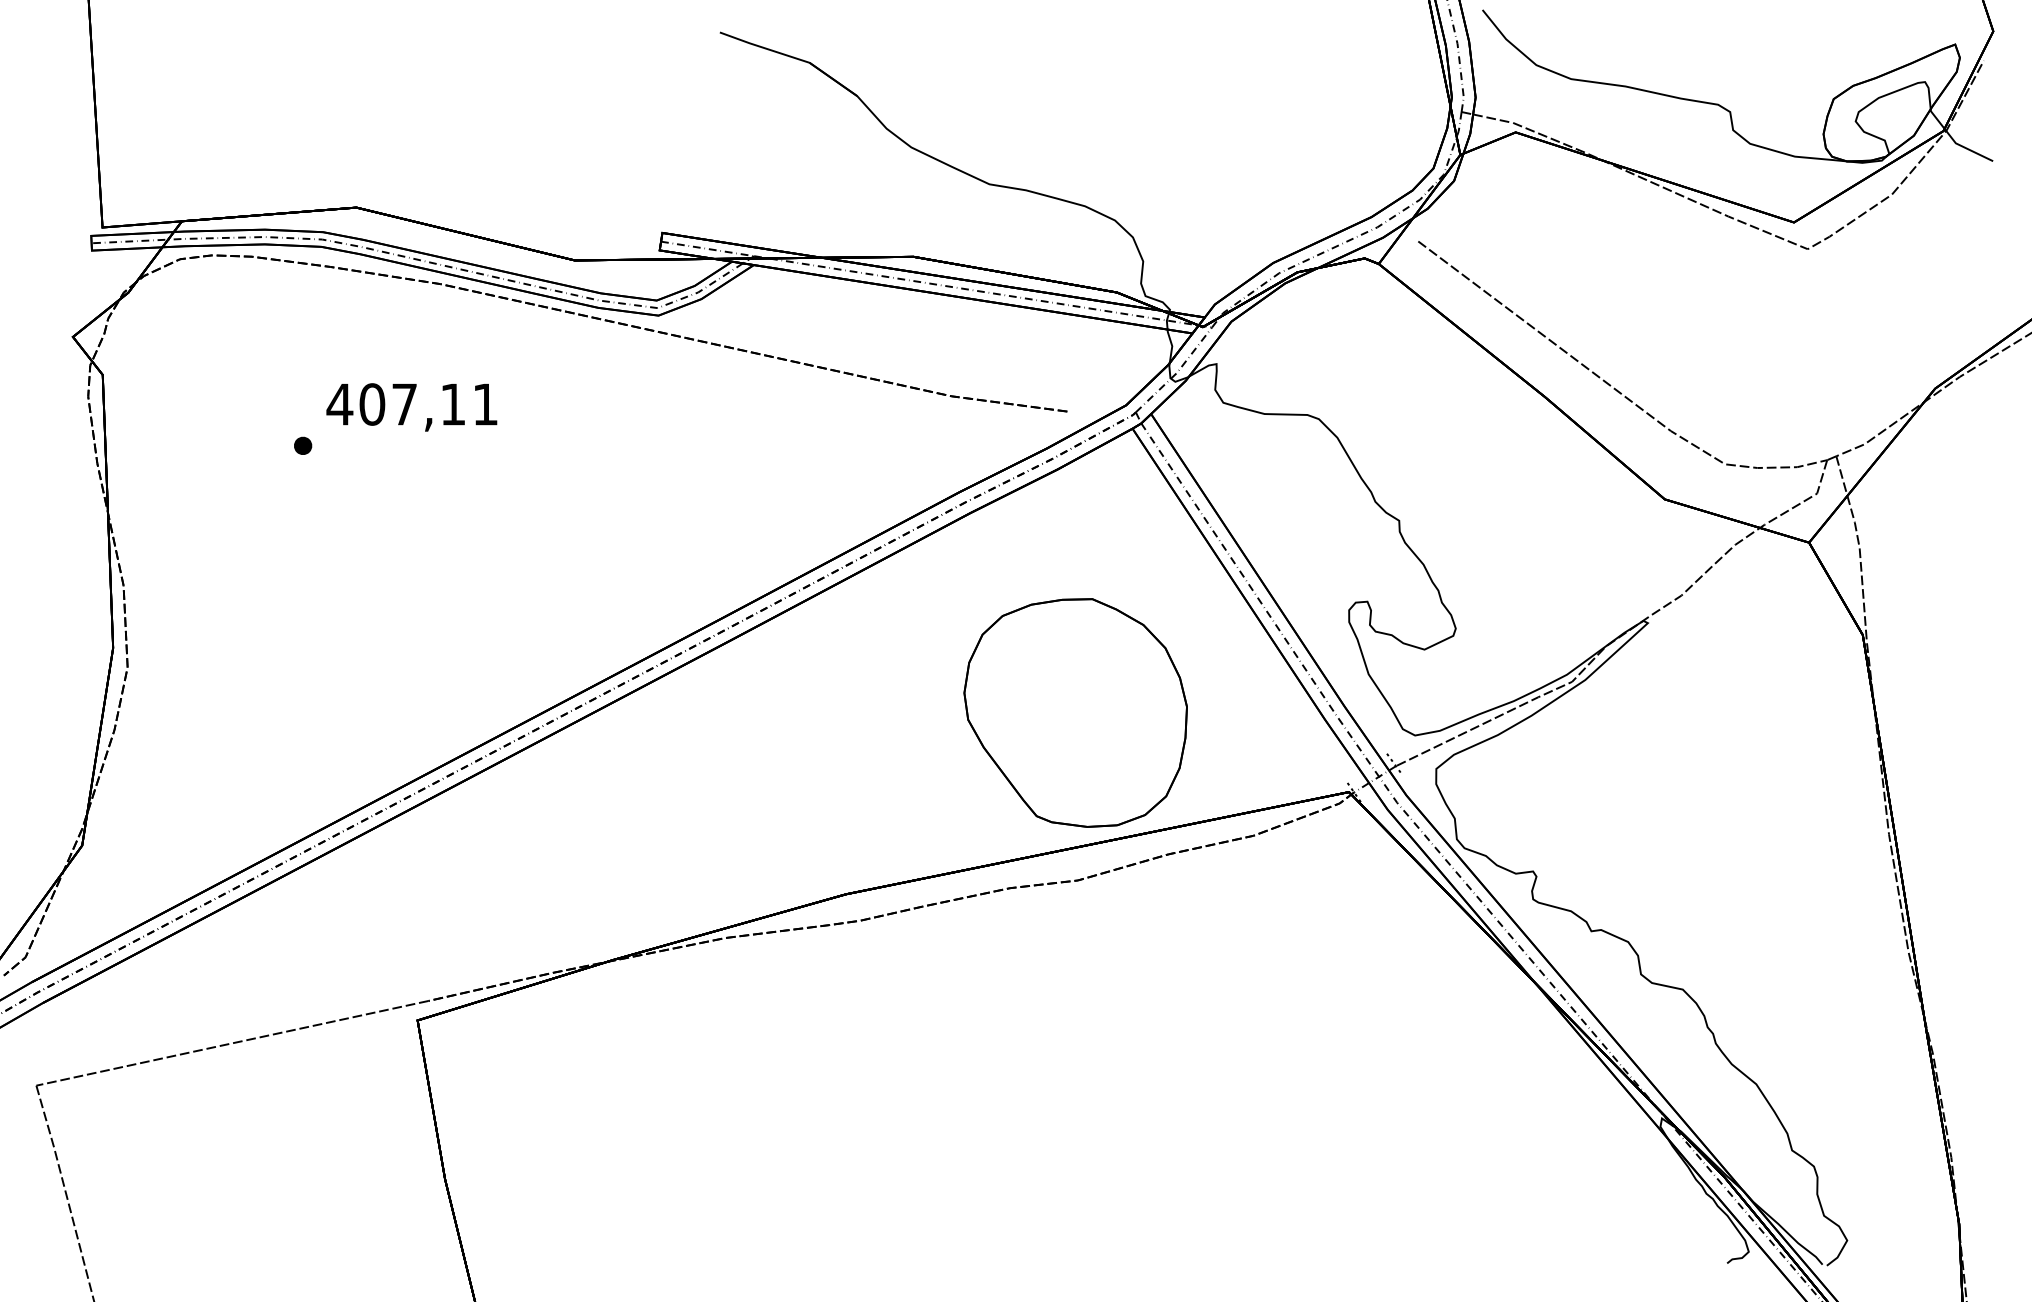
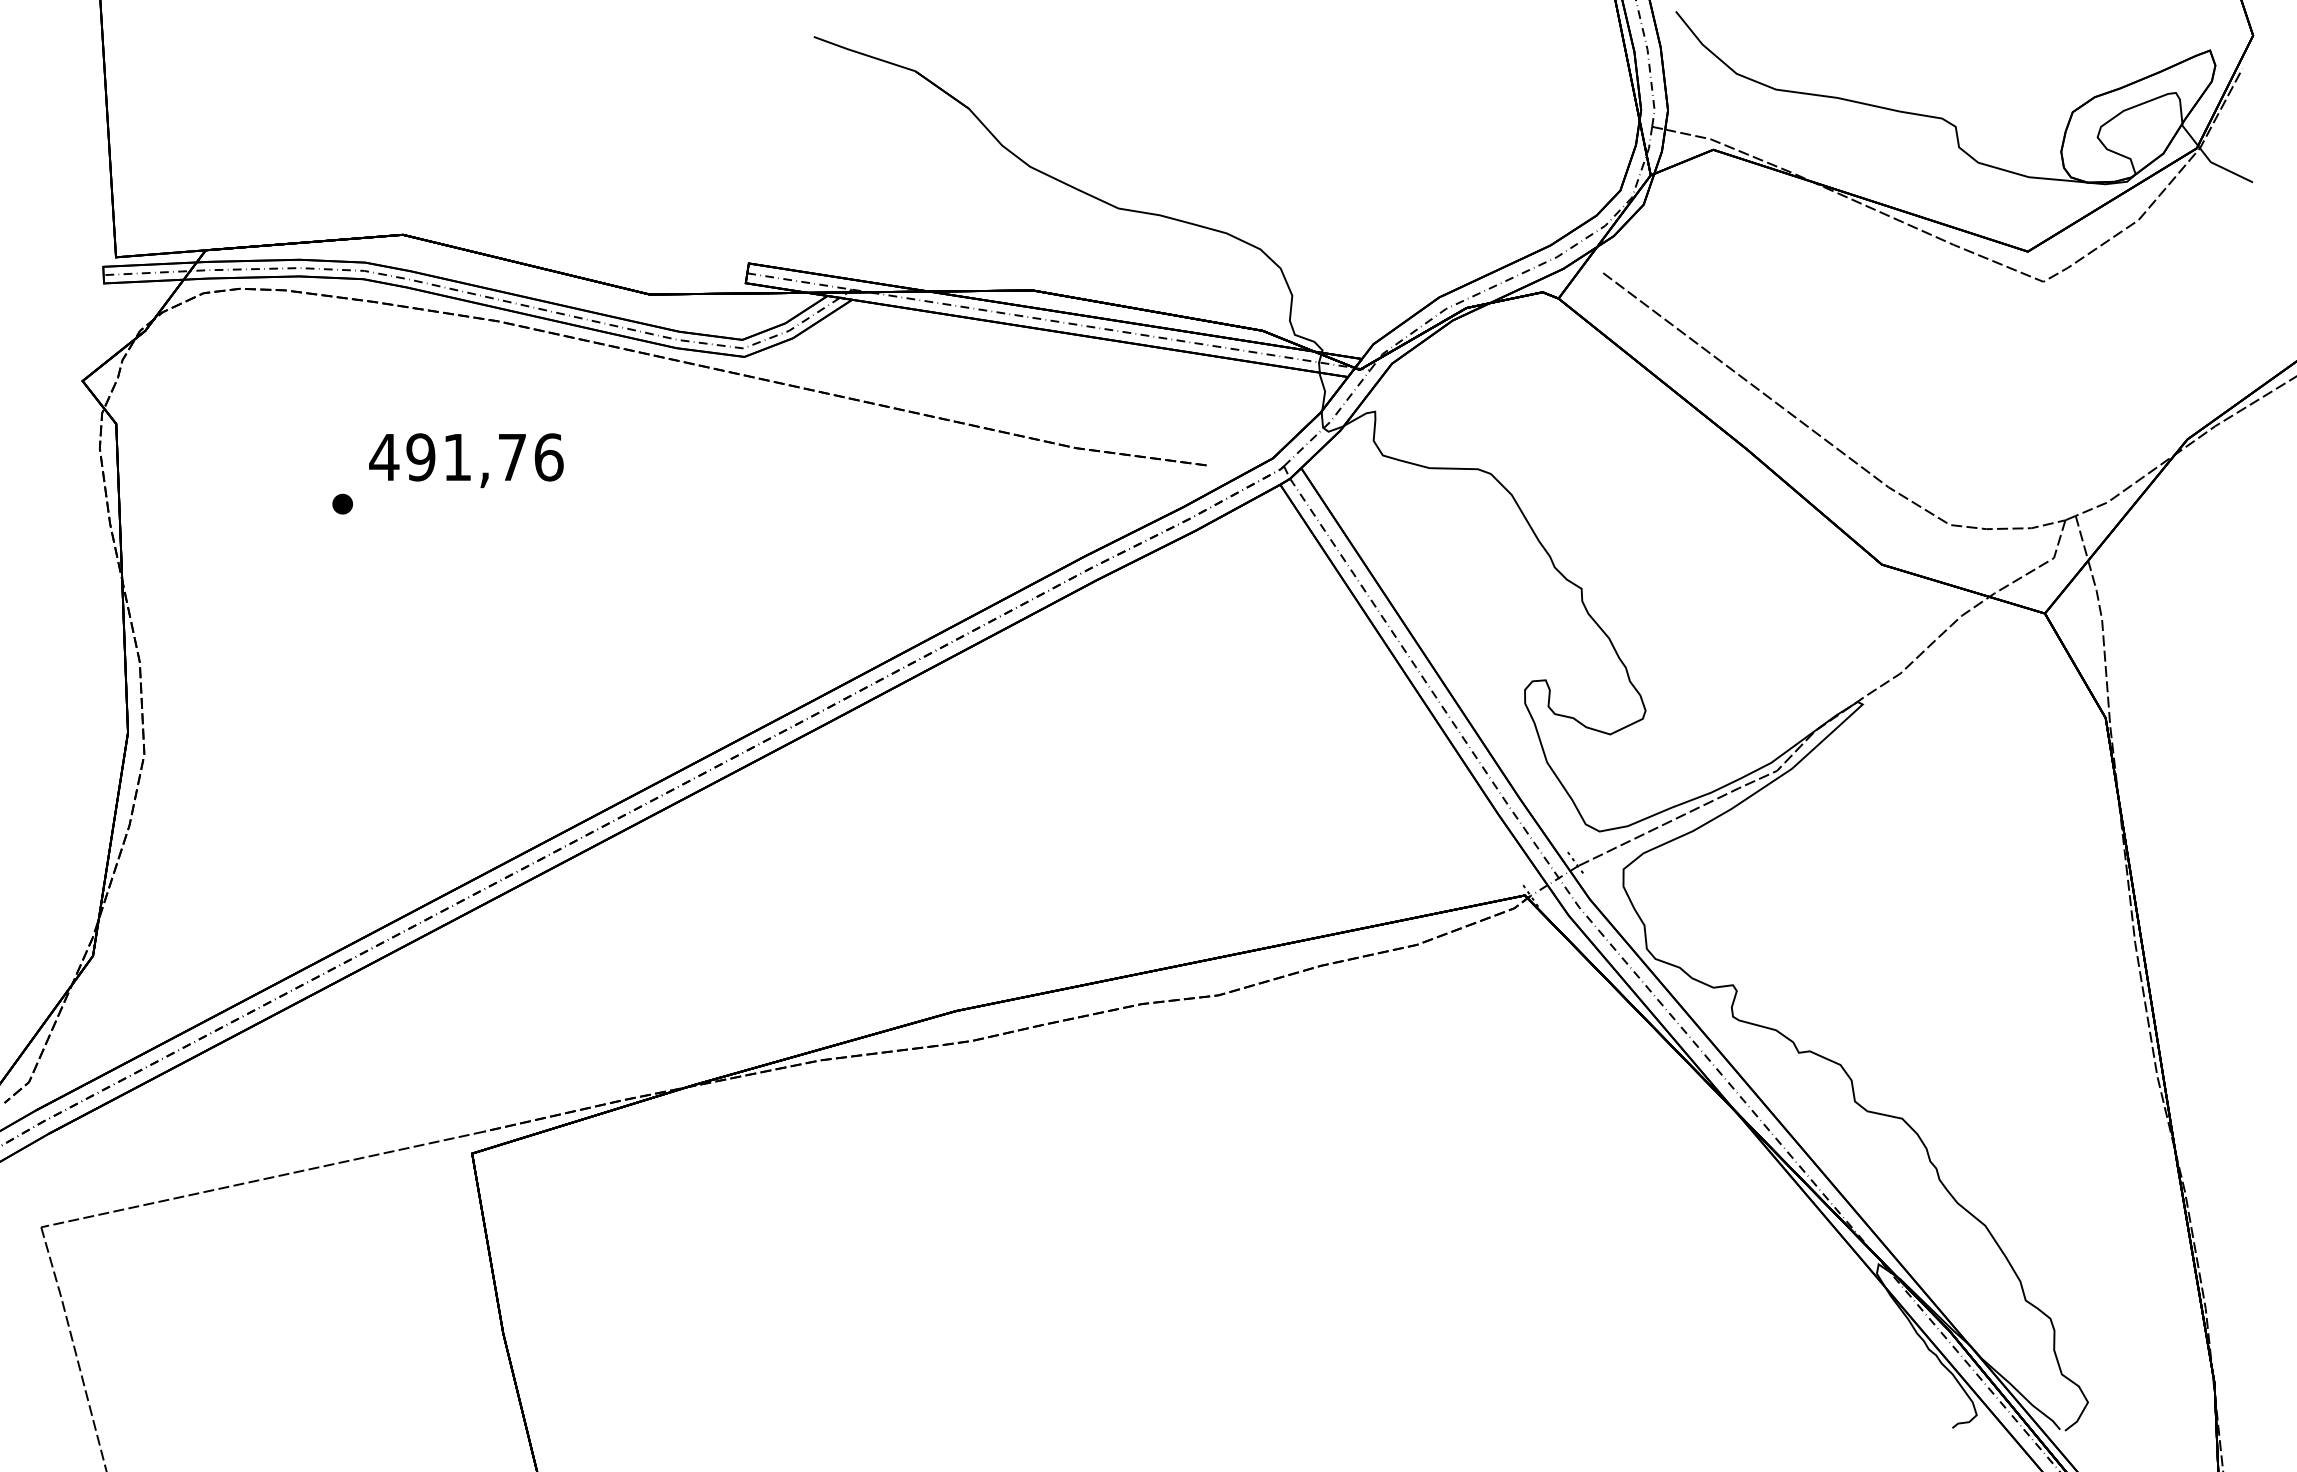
text: (428, 404) -> (484, 457), 407,11 -> 491,76
part: (1075, 712) -> (1215, 805), removed

